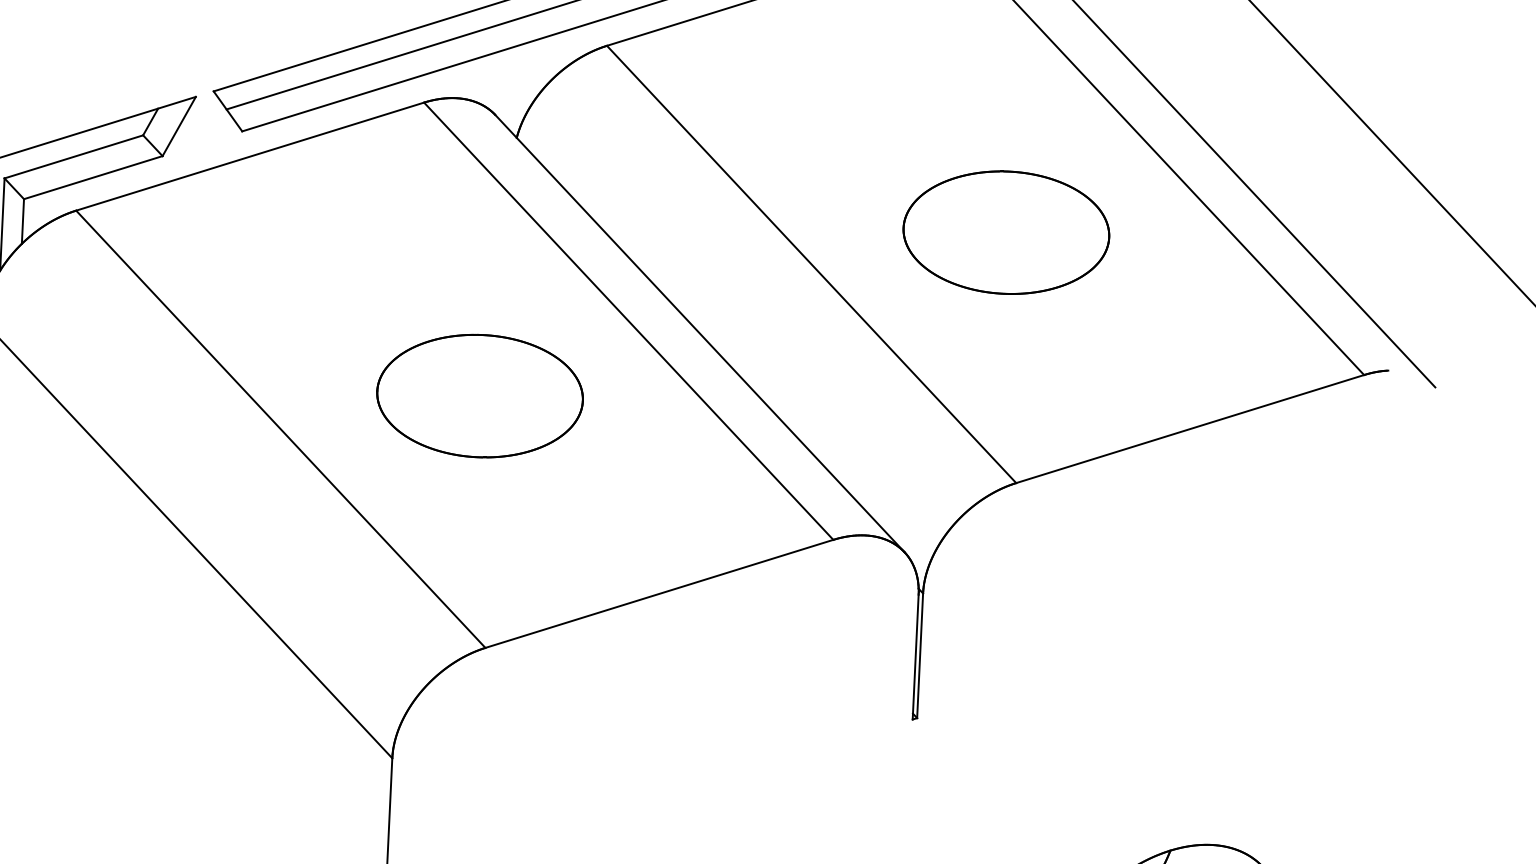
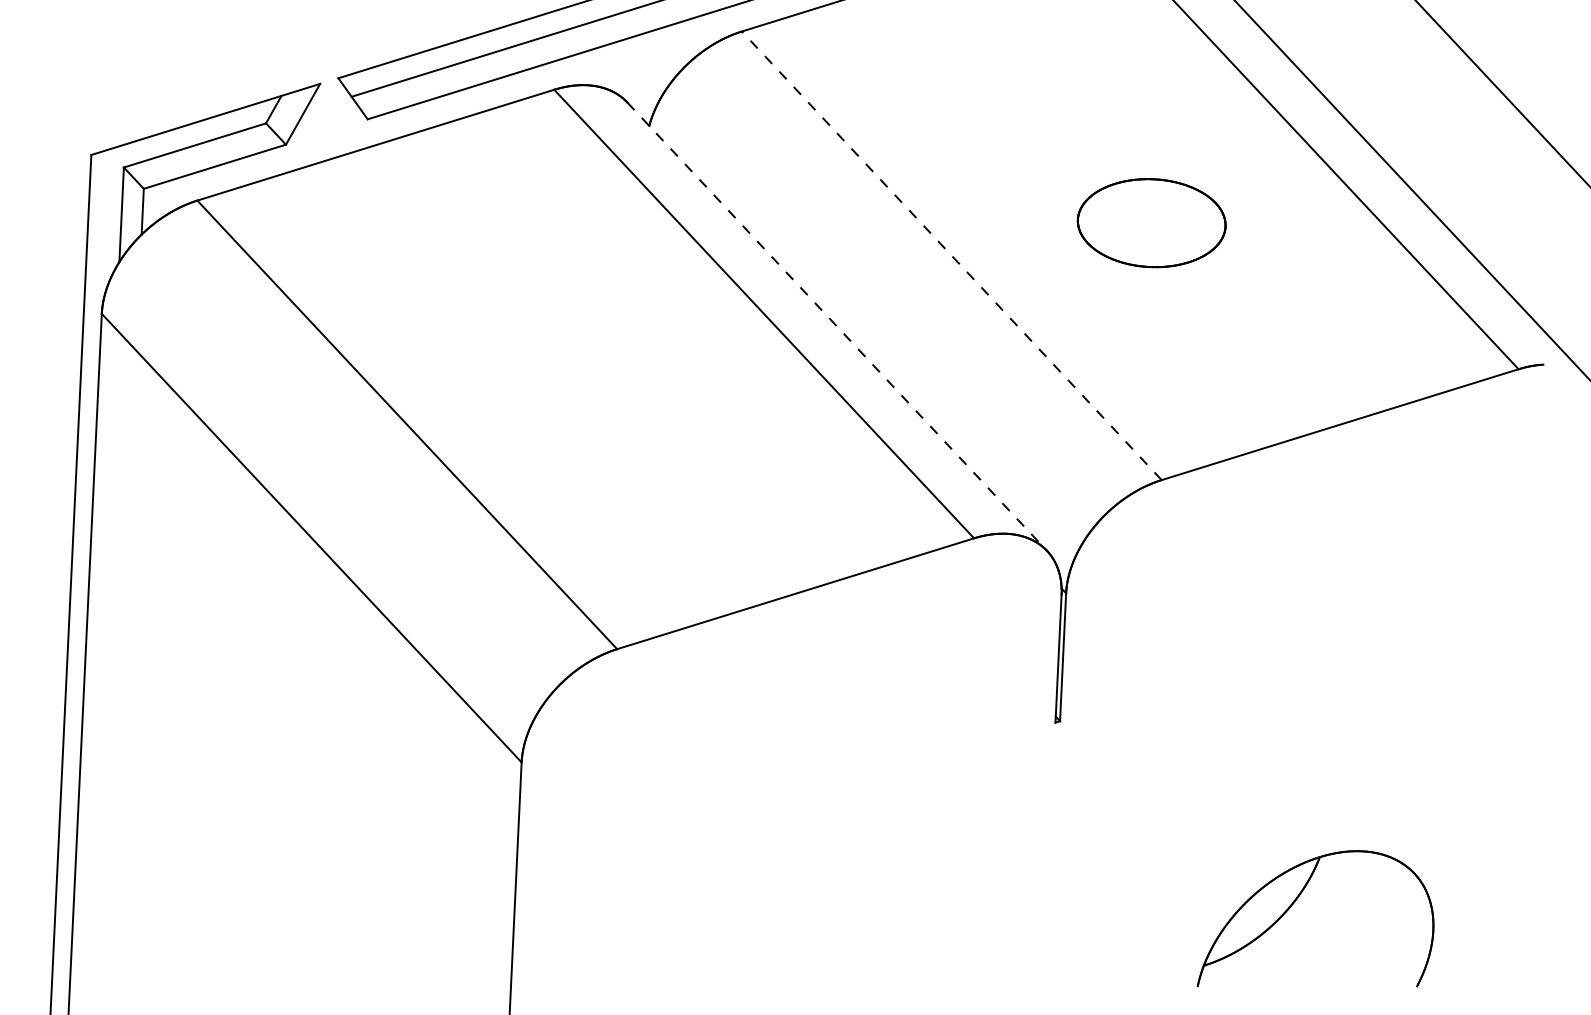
part: (1006, 231) -> (1151, 222), size x0.7
line: (811, 264) -> (951, 255), solid -> dashed
line: (700, 334) -> (837, 327), solid -> dashed
part: (479, 395) -> (611, 390), removed

